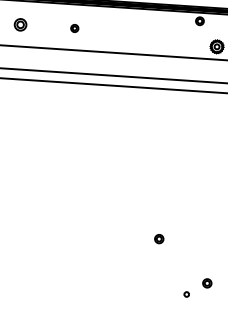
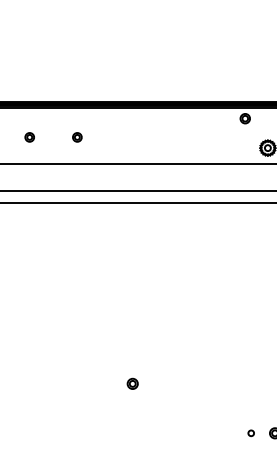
part: (20, 24) -> (29, 137), size x0.62
part: (74, 28) -> (77, 137), moved
part: (159, 238) -> (132, 383), moved
circle: (186, 294) -> (250, 433), moved

